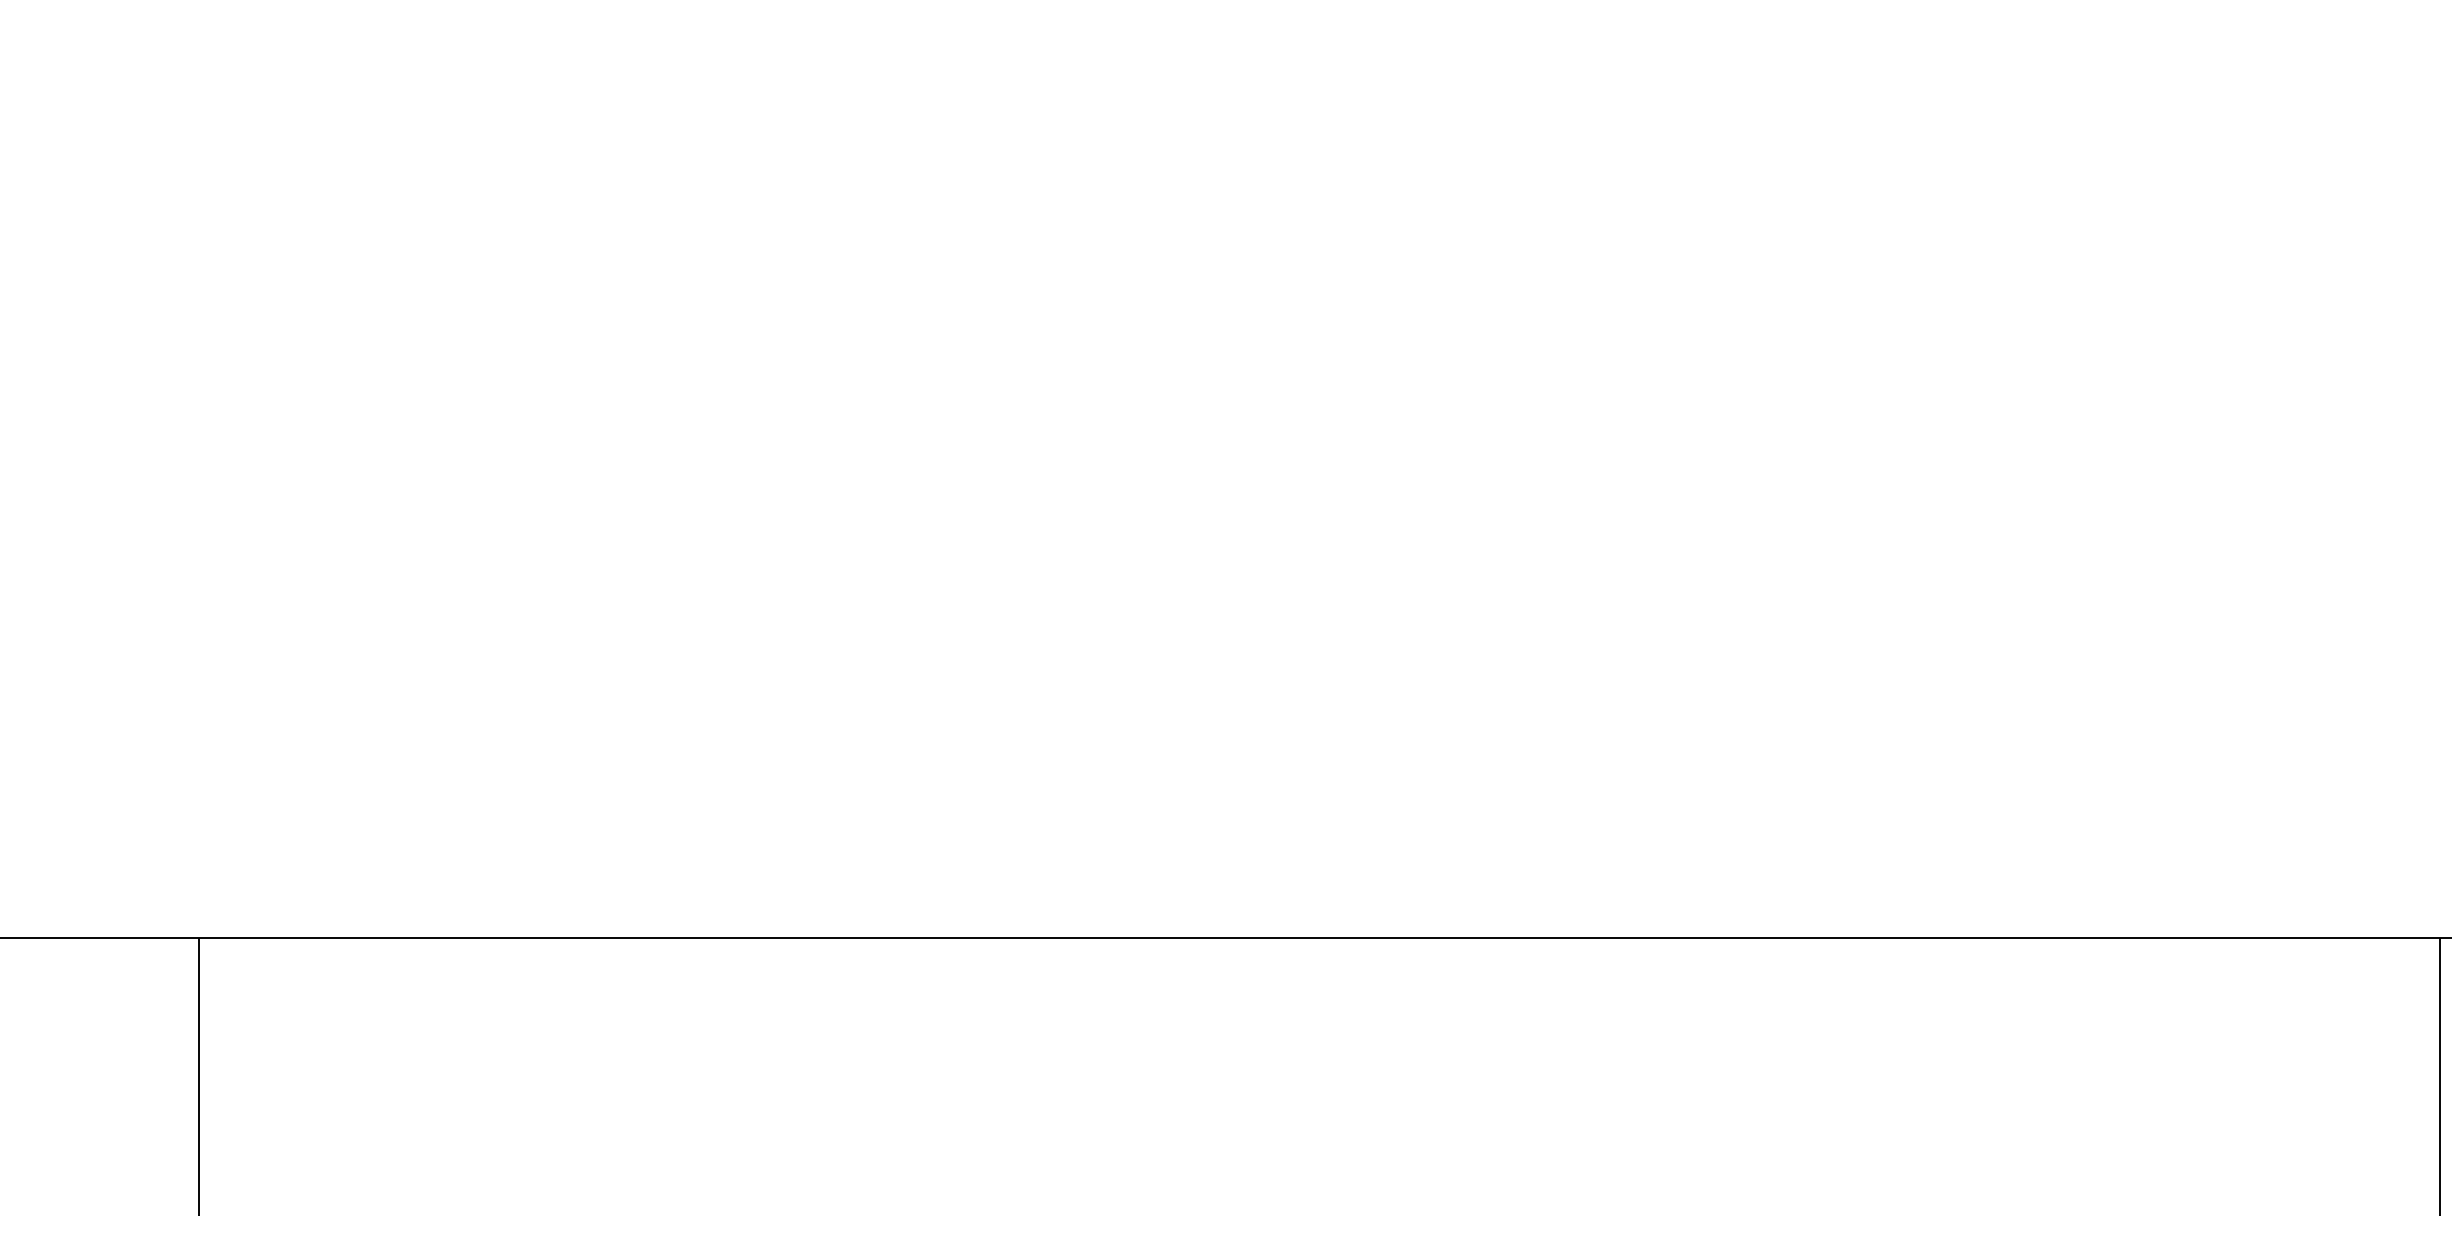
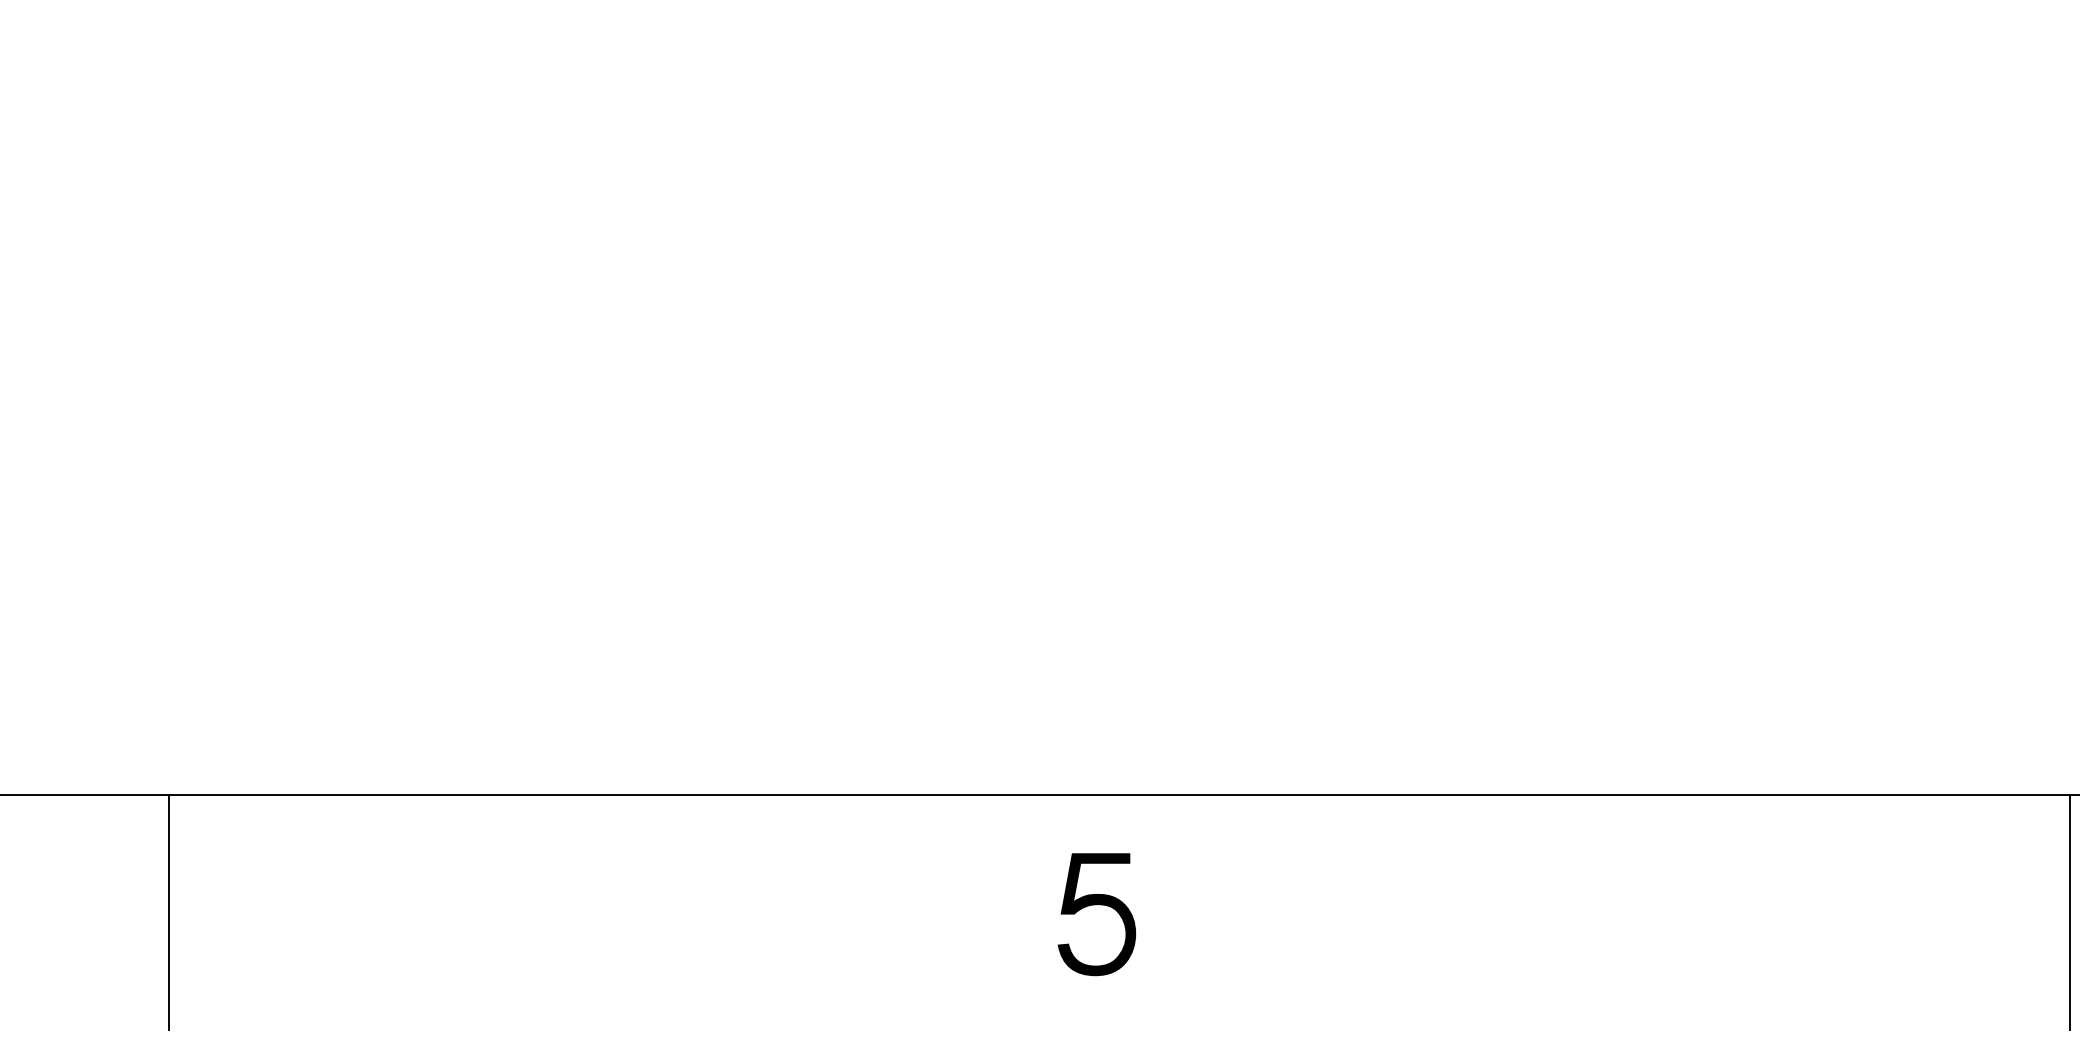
part: (1293, 1067) -> (1097, 905), added

